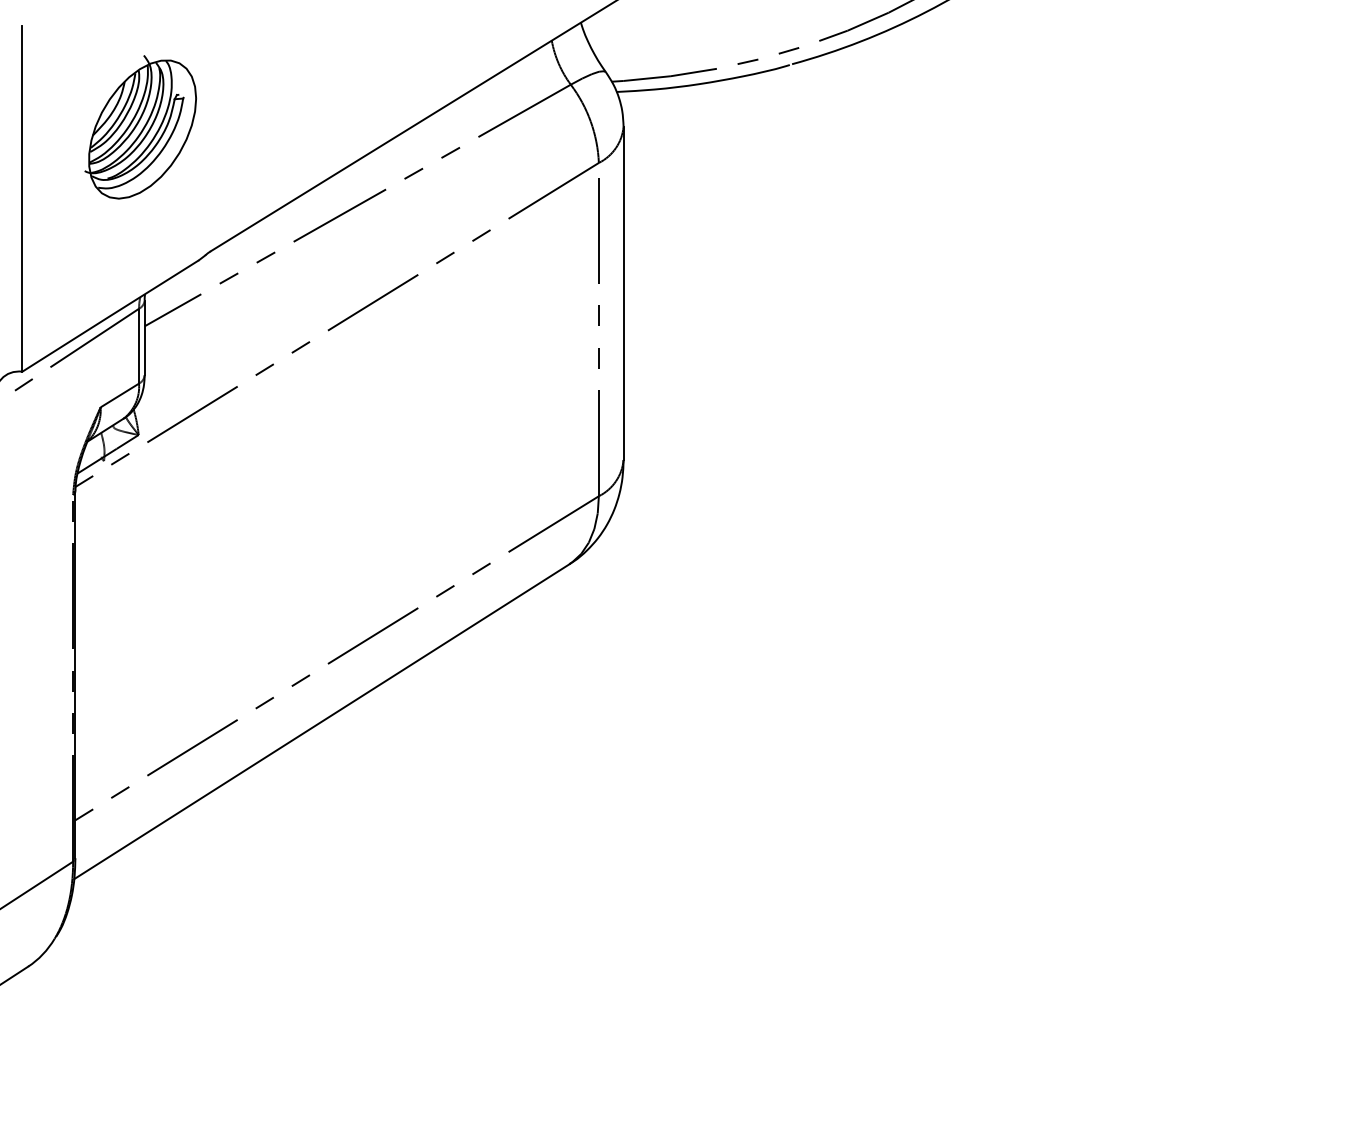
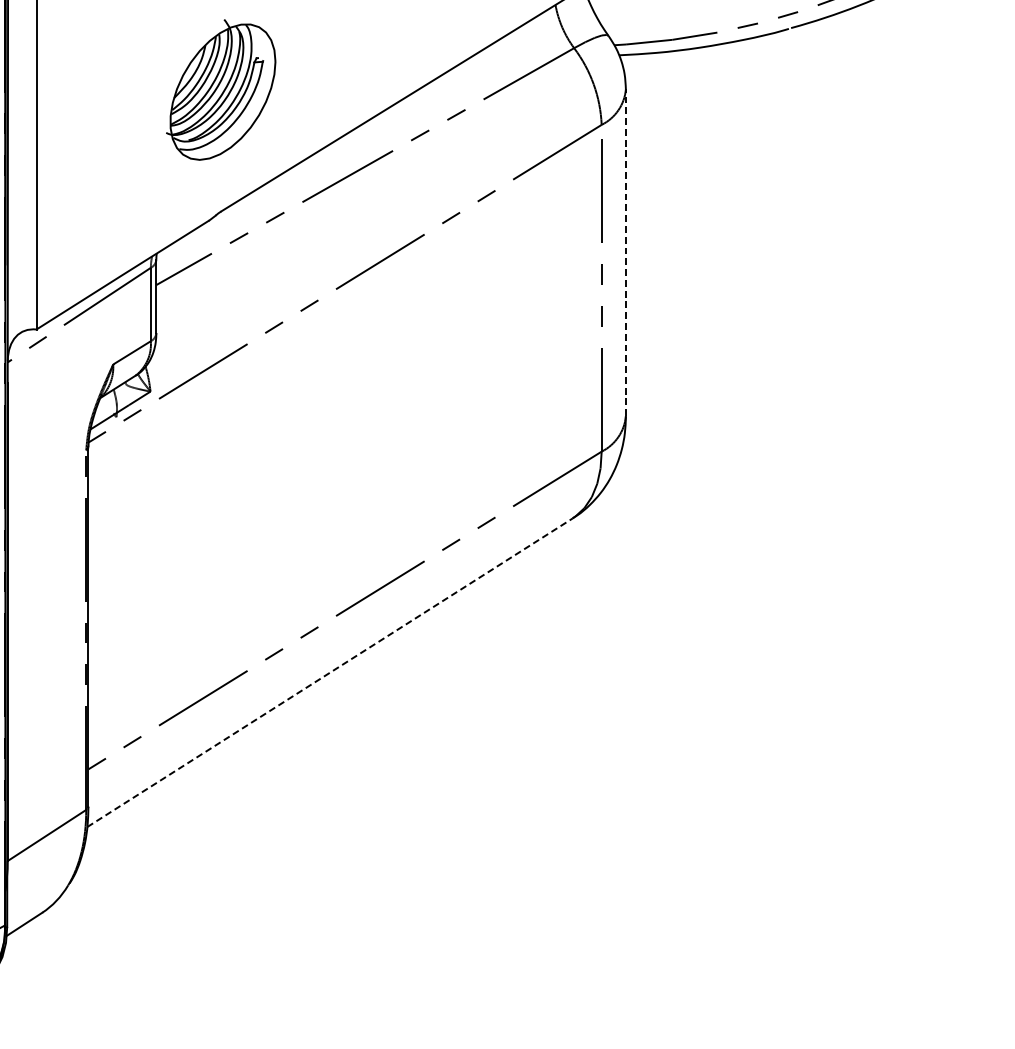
part: (140, 127) -> (220, 90), moved
line: (623, 293) -> (625, 252), solid -> dashed
line: (322, 721) -> (330, 672), solid -> dashed

